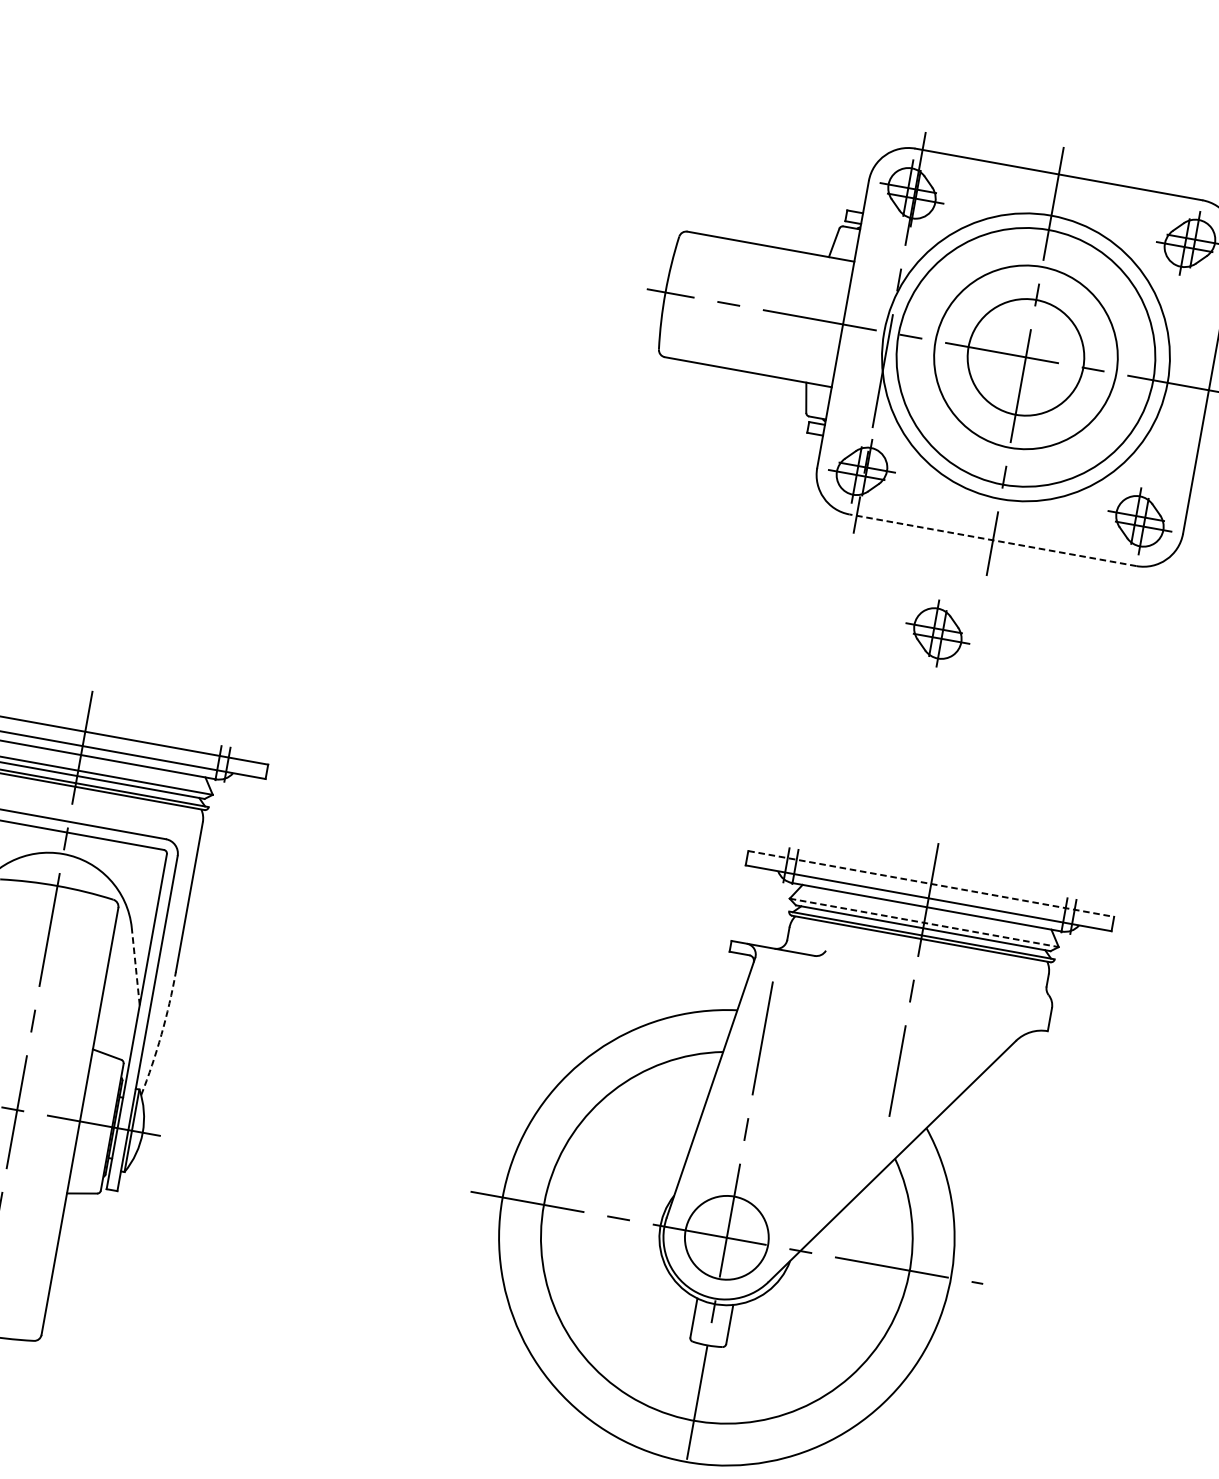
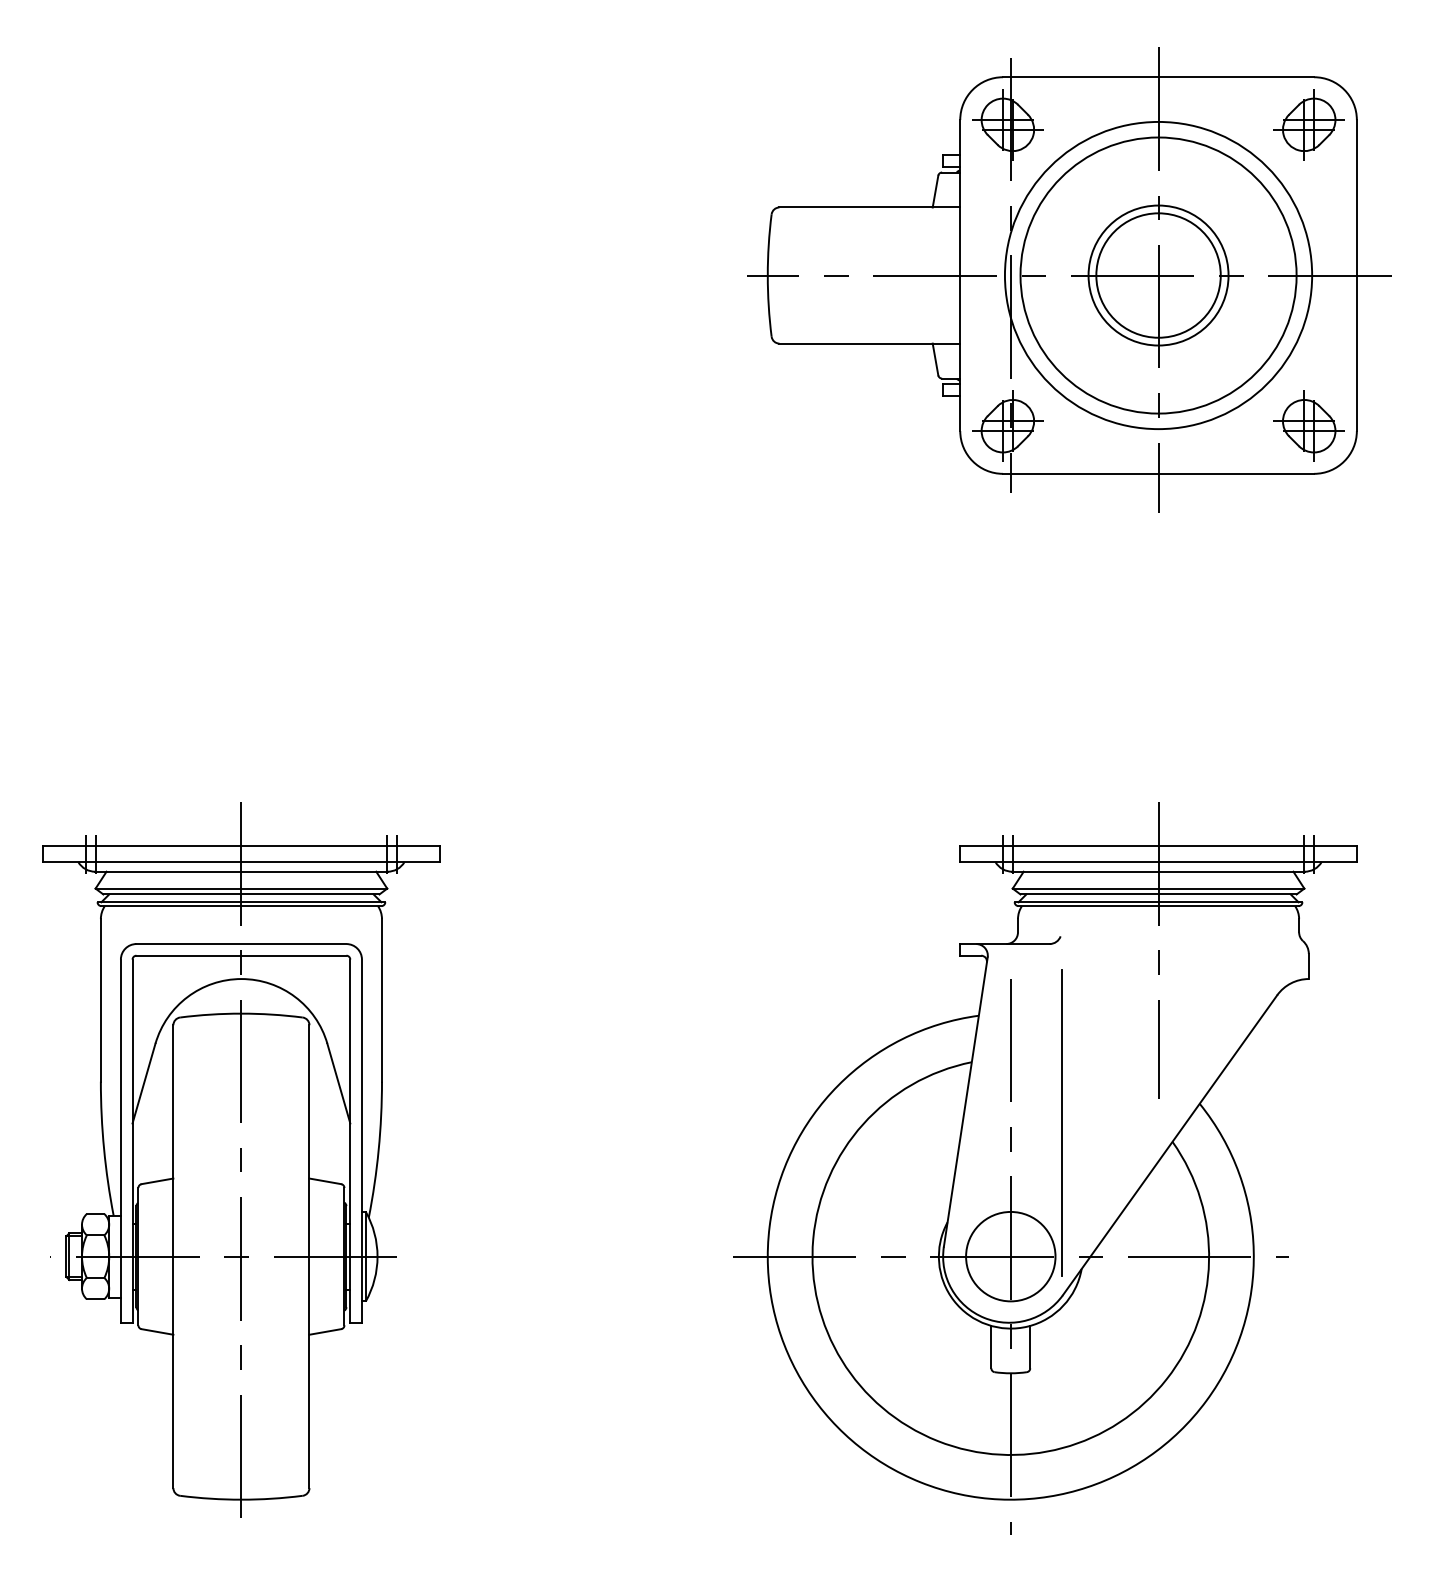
circle: (1025, 357) -> (1158, 275), size x0.71
line: (993, 539) -> (1158, 473), dashed -> solid
part: (937, 632) -> (1117, 581), removed
line: (932, 884) -> (1159, 846), dashed -> solid
line: (924, 922) -> (1158, 888), dashed -> solid
line: (135, 966) -> (338, 1083), dashed -> solid
arc: (161, 1034) -> (378, 1150), dashed -> solid
line: (795, 1122) -> (1061, 1122), added

